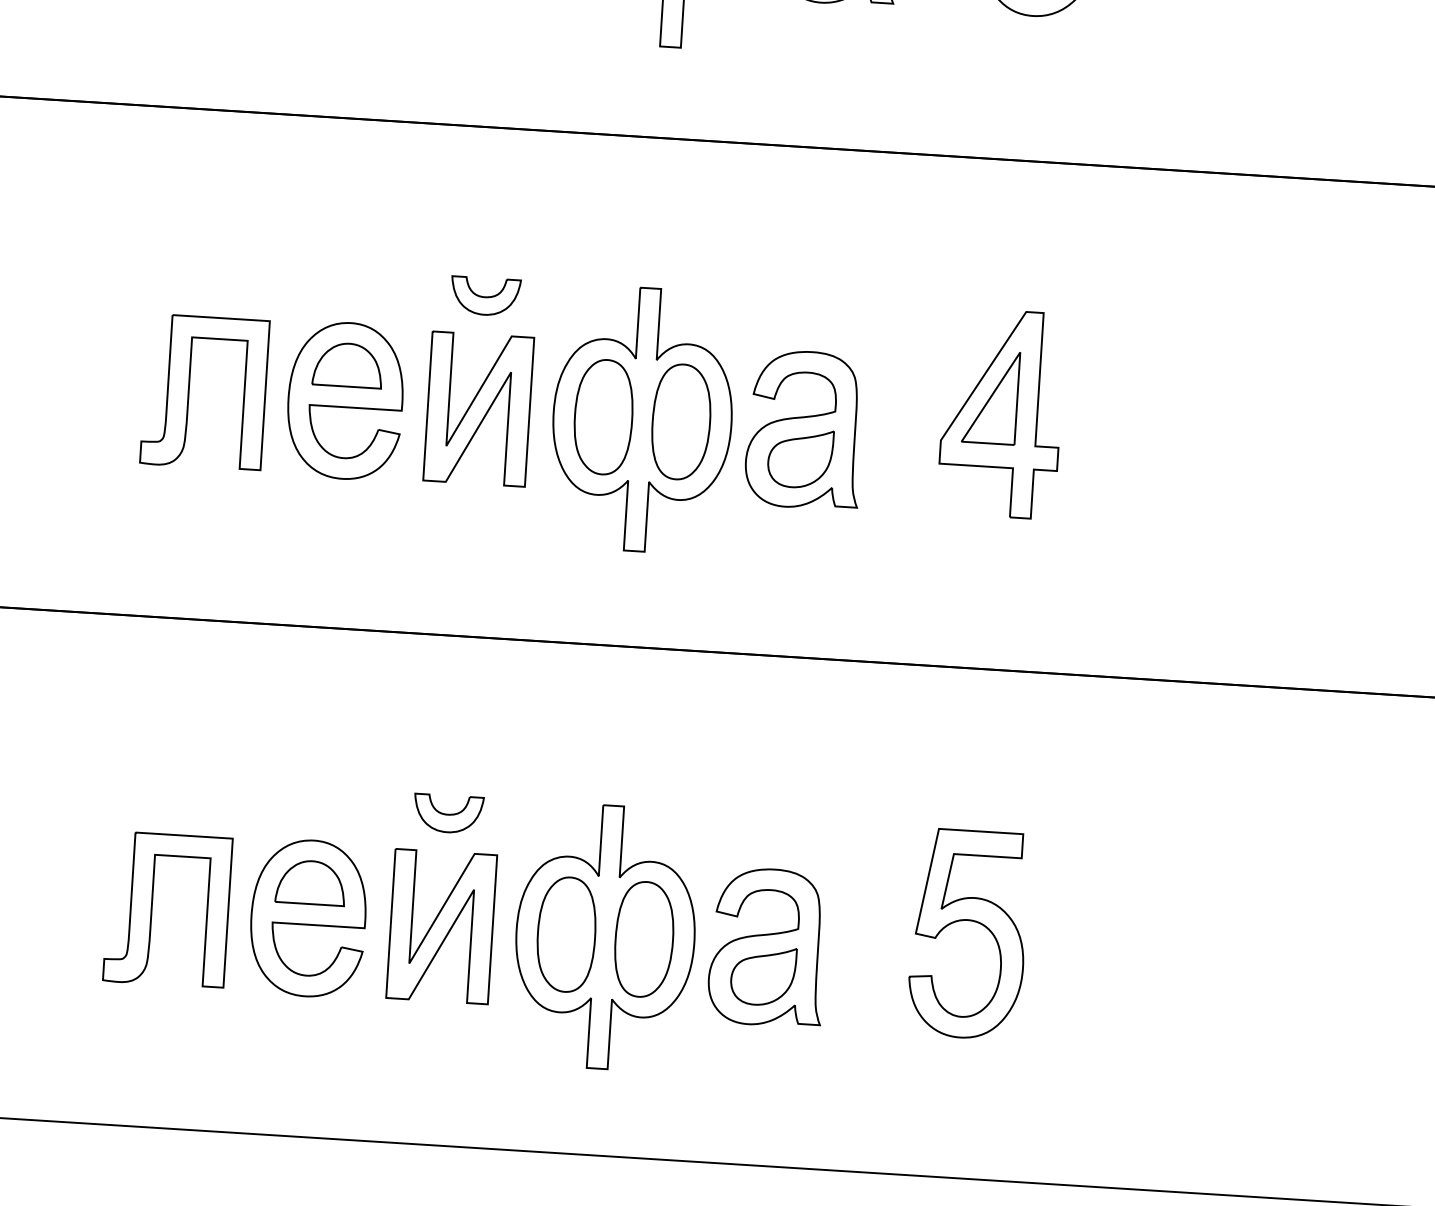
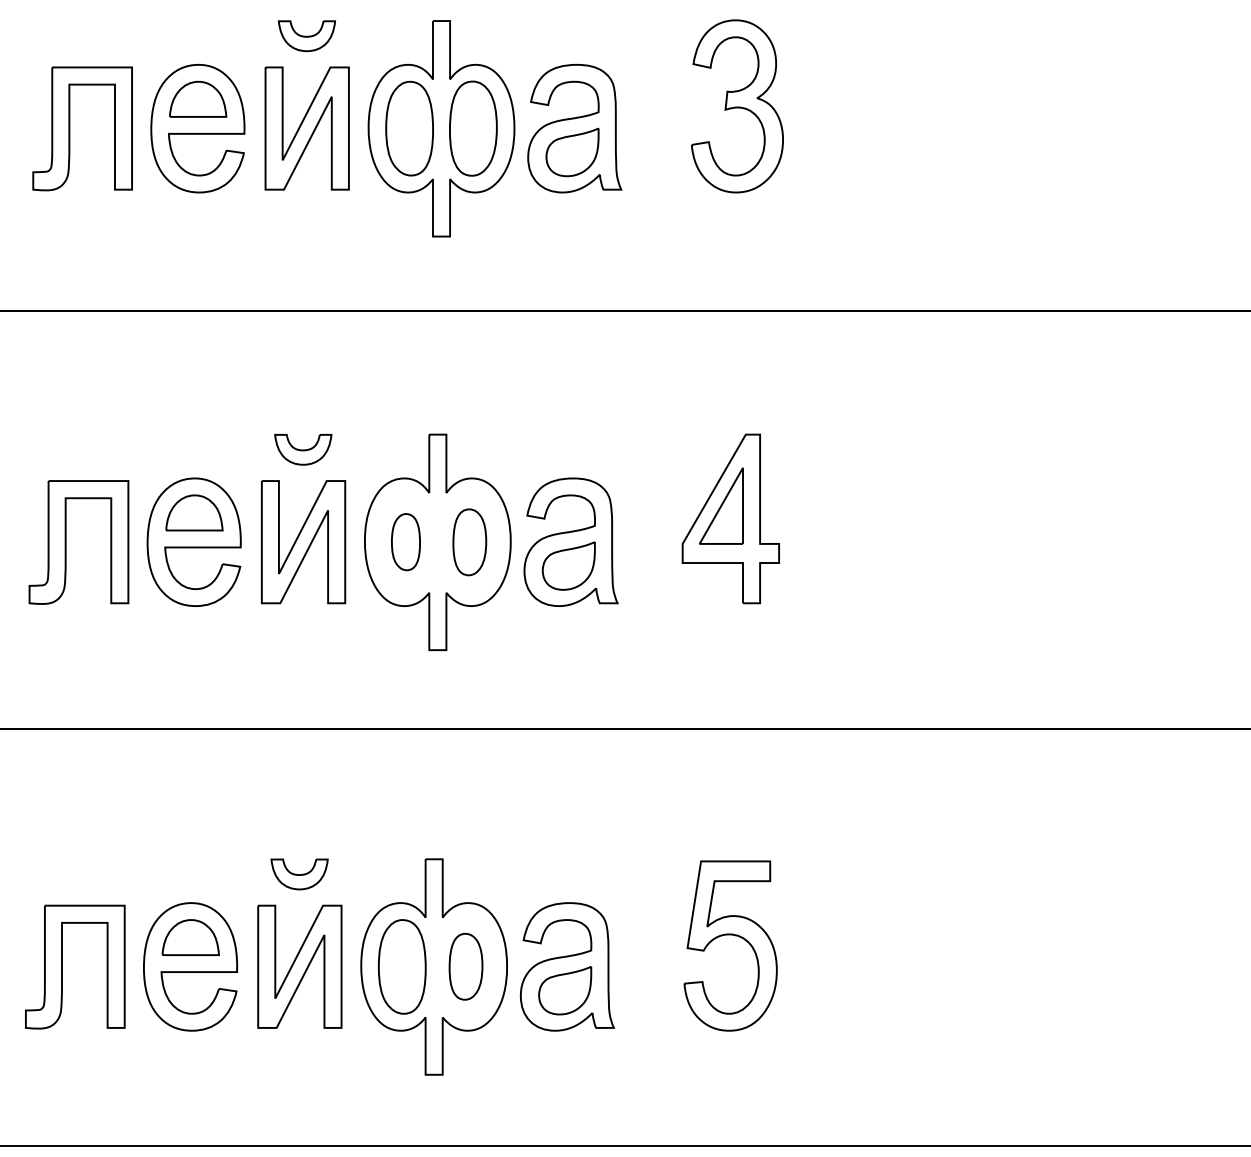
part: (603, 416) -> (405, 541), size x0.6
part: (681, 422) -> (469, 542), size x0.7
part: (643, 938) -> (465, 966), size x0.7

